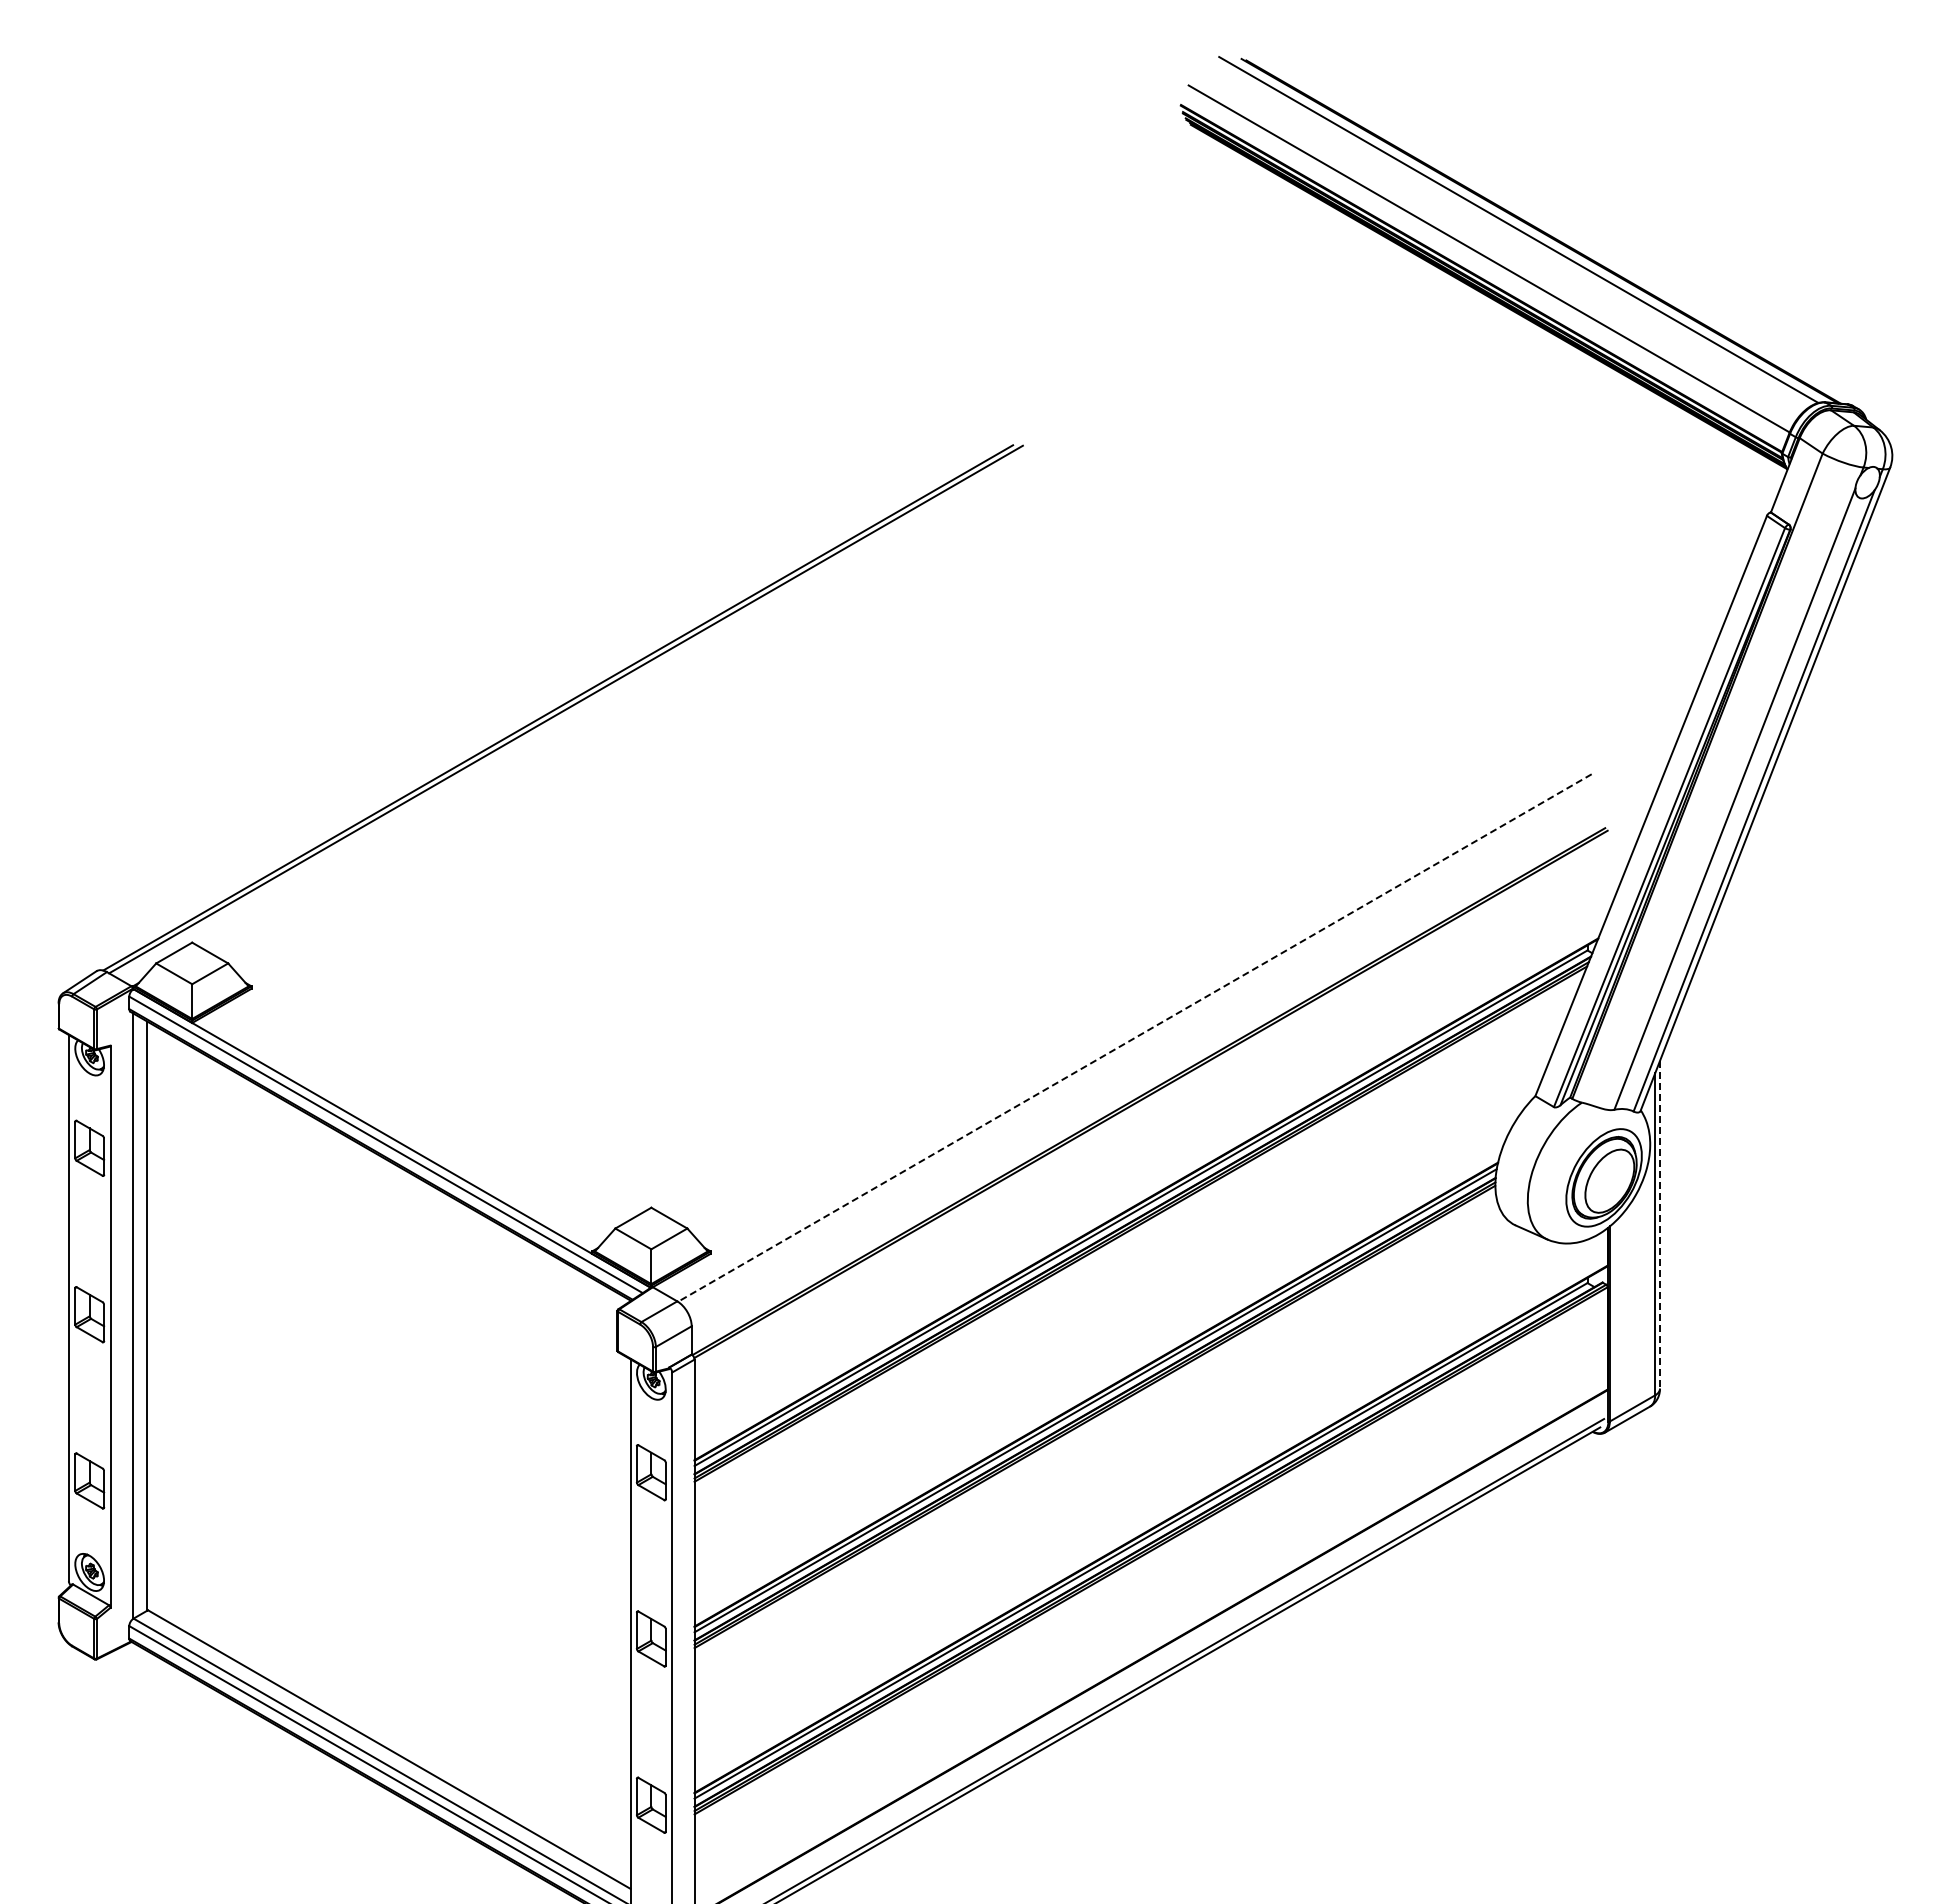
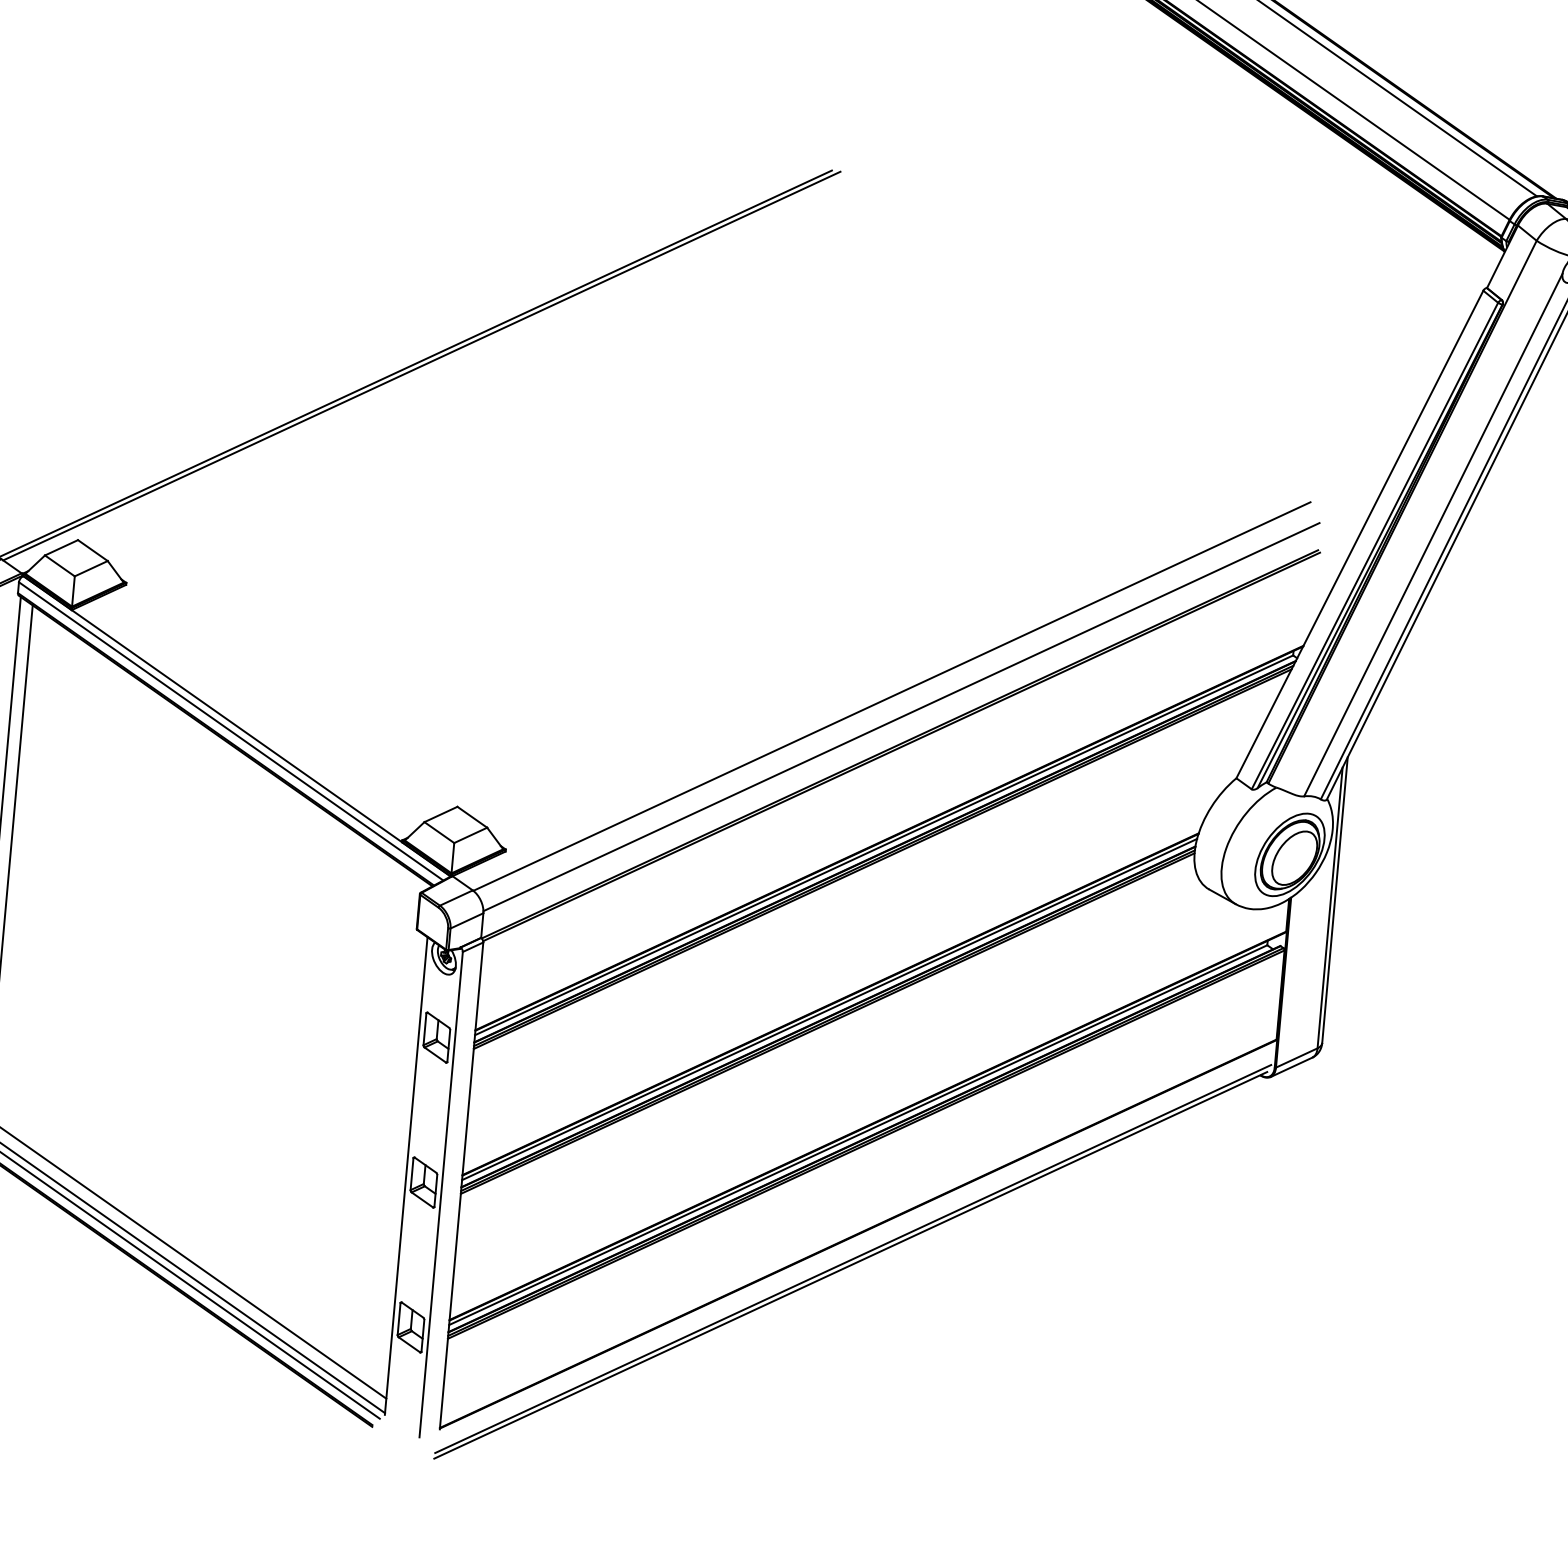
line: (1134, 1038) -> (891, 696), dashed -> solid
line: (1147, 1060) -> (901, 717), added
line: (1659, 1224) -> (1334, 899), dashed -> solid

